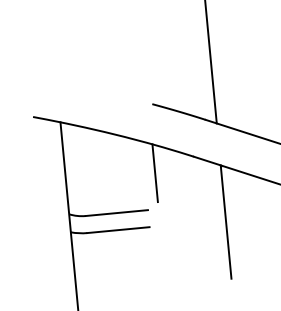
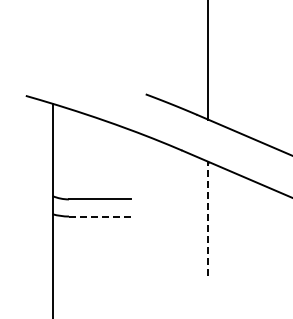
line: (155, 173) -> (142, 163), removed
line: (226, 221) -> (208, 218), solid -> dashed
line: (118, 230) -> (100, 216), solid -> dashed

